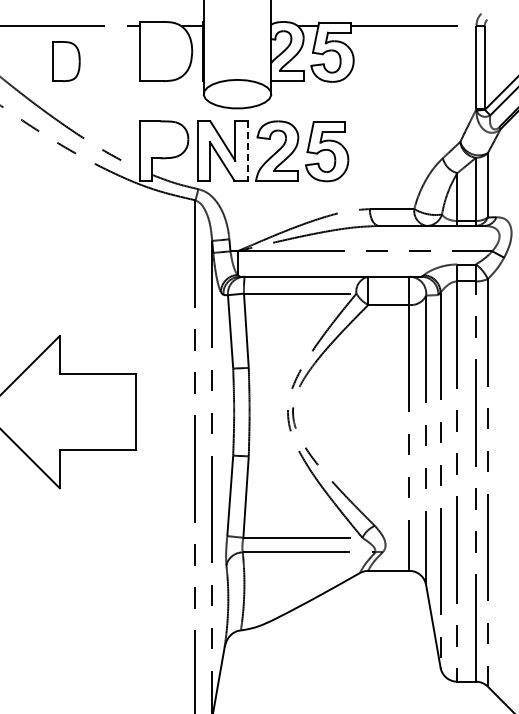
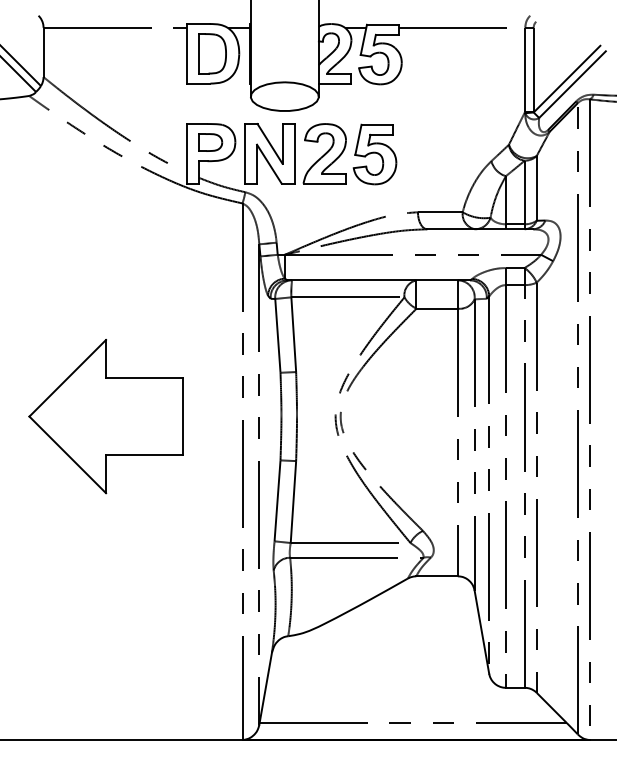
part: (66, 61) -> (212, 53), moved
part: (163, 139) -> (210, 142), added
line: (247, 150) -> (294, 153), dashed -> solid

